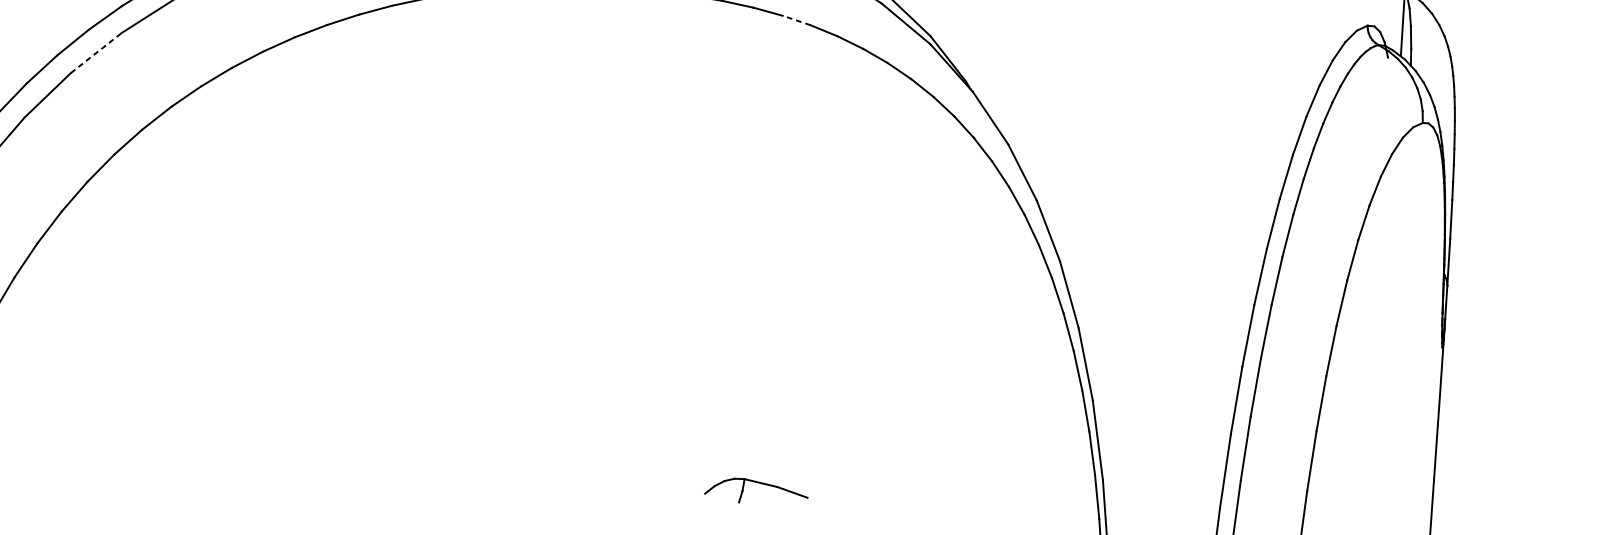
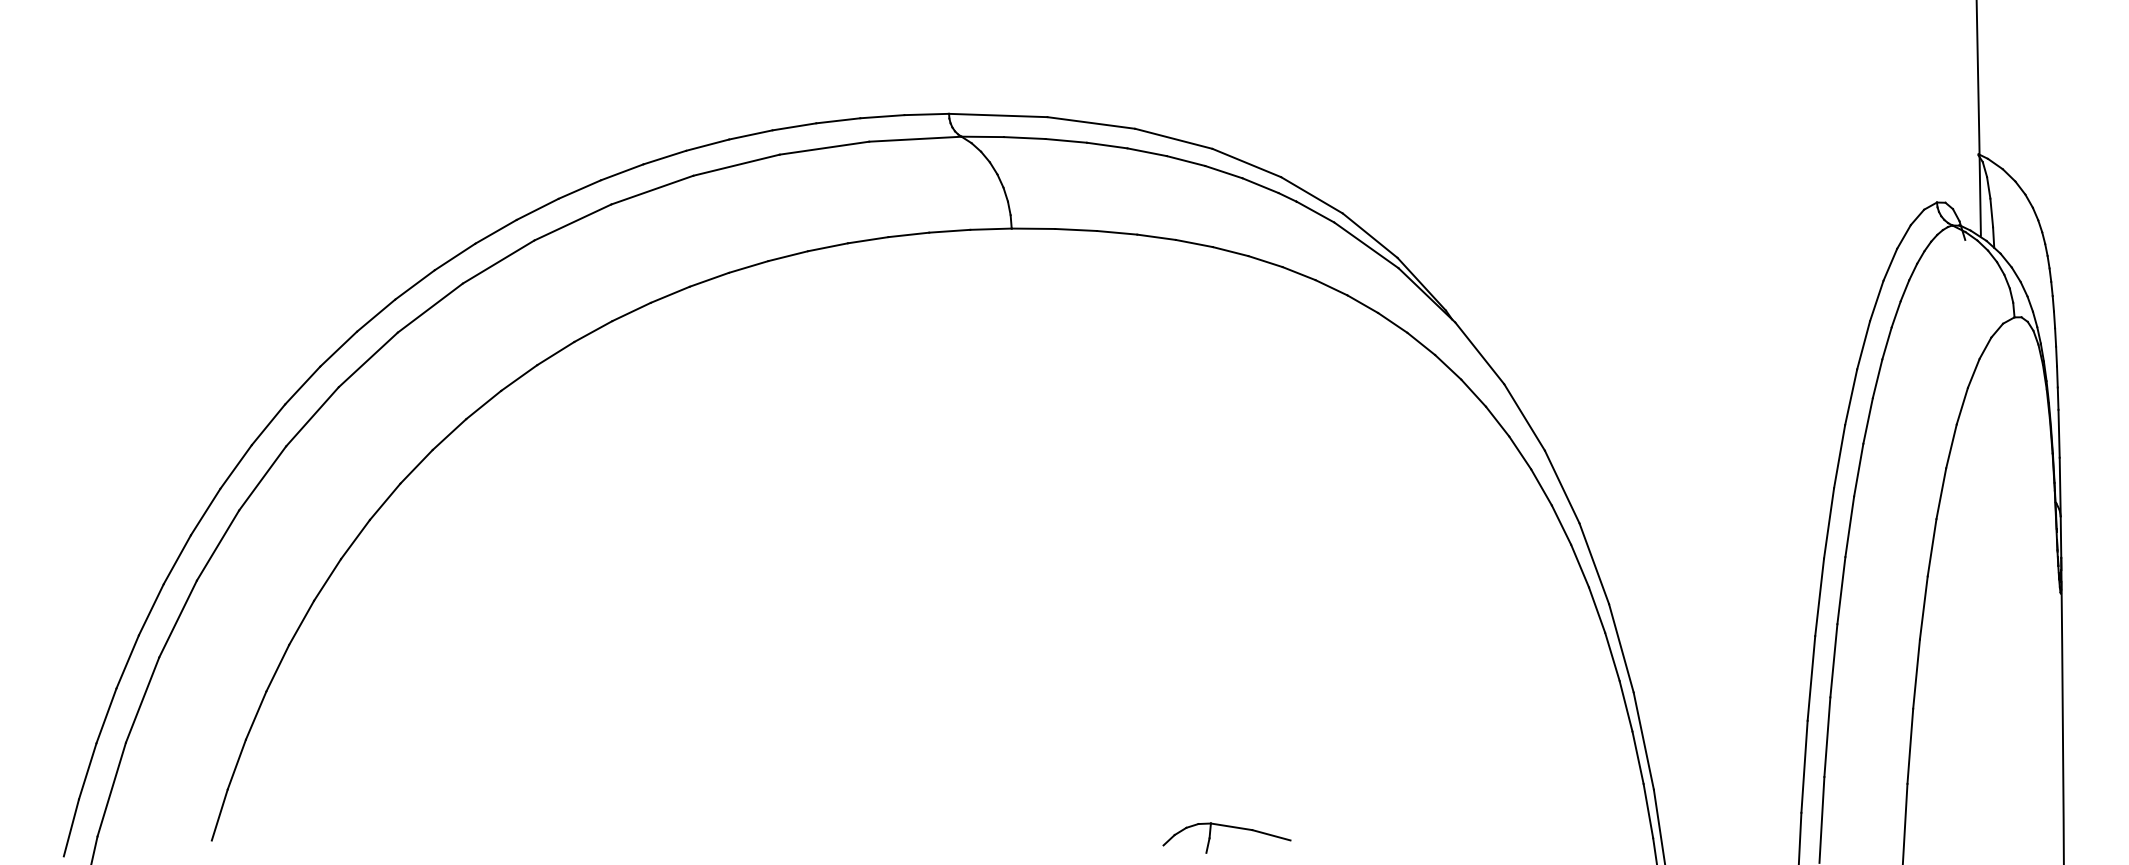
line: (796, 20) -> (1230, 251), dashed -> solid
line: (96, 52) -> (368, 359), dashed -> solid

